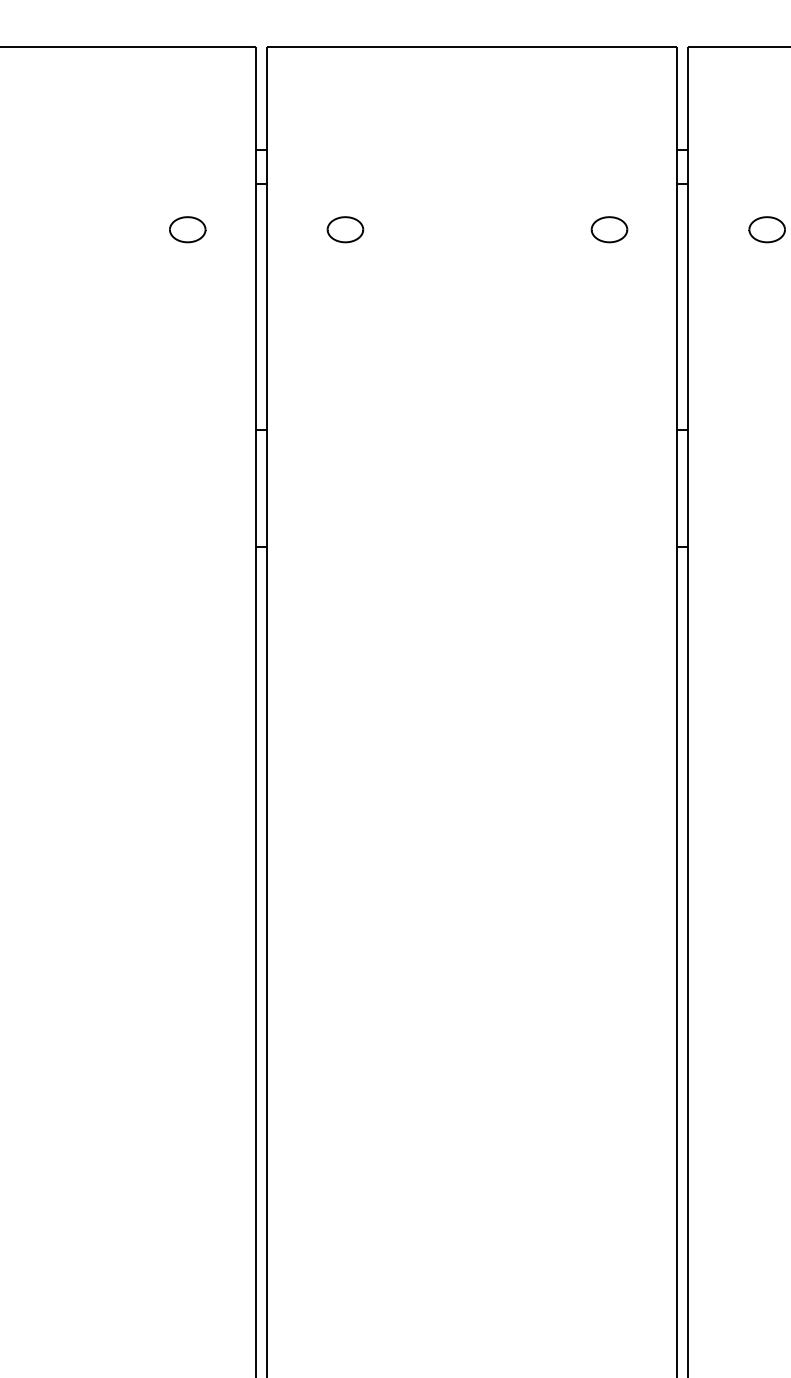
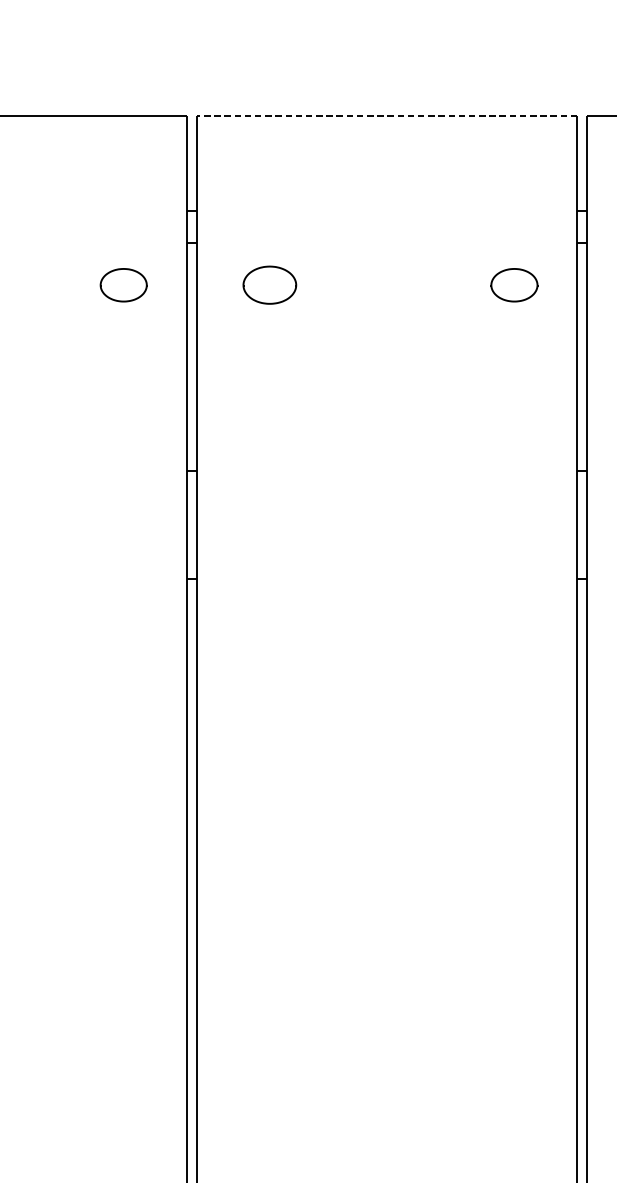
line: (471, 47) -> (386, 116), solid -> dashed
part: (187, 229) -> (123, 285), size x1.4
part: (345, 229) -> (269, 285), size x1.6
part: (609, 229) -> (514, 285), size x1.4

